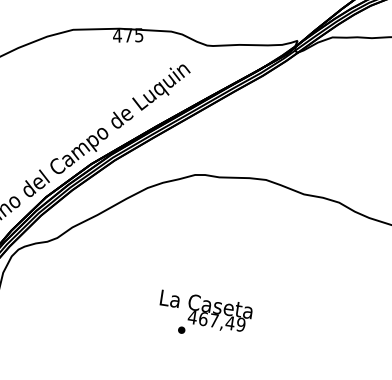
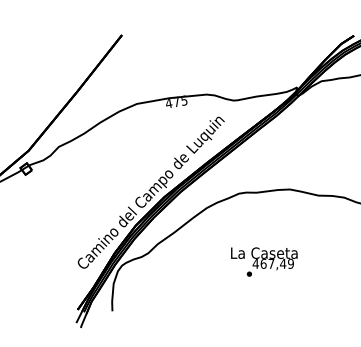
text: (205, 315) -> (264, 261), moved

